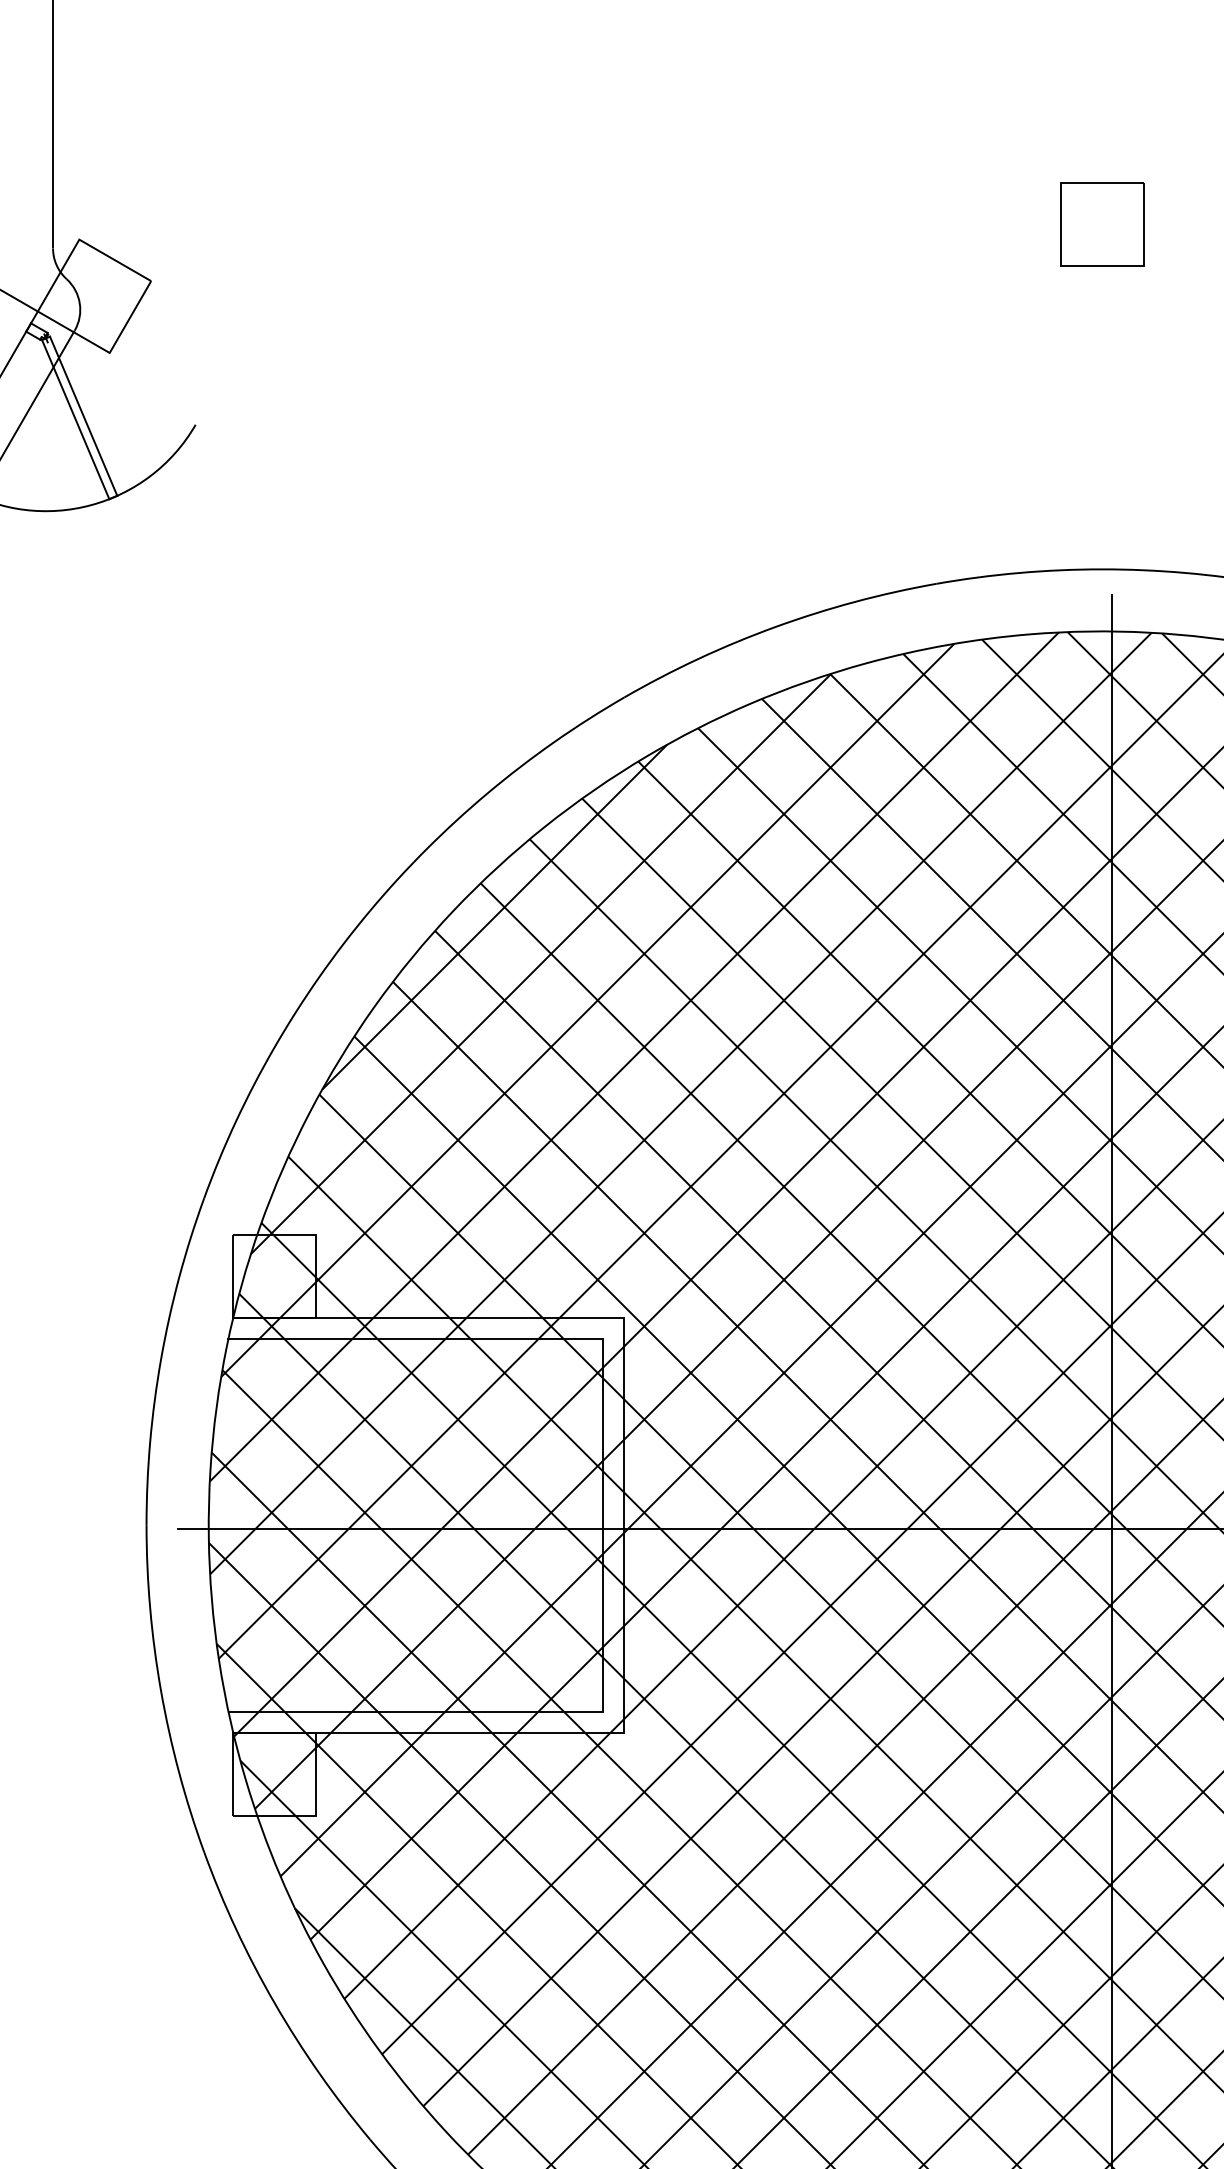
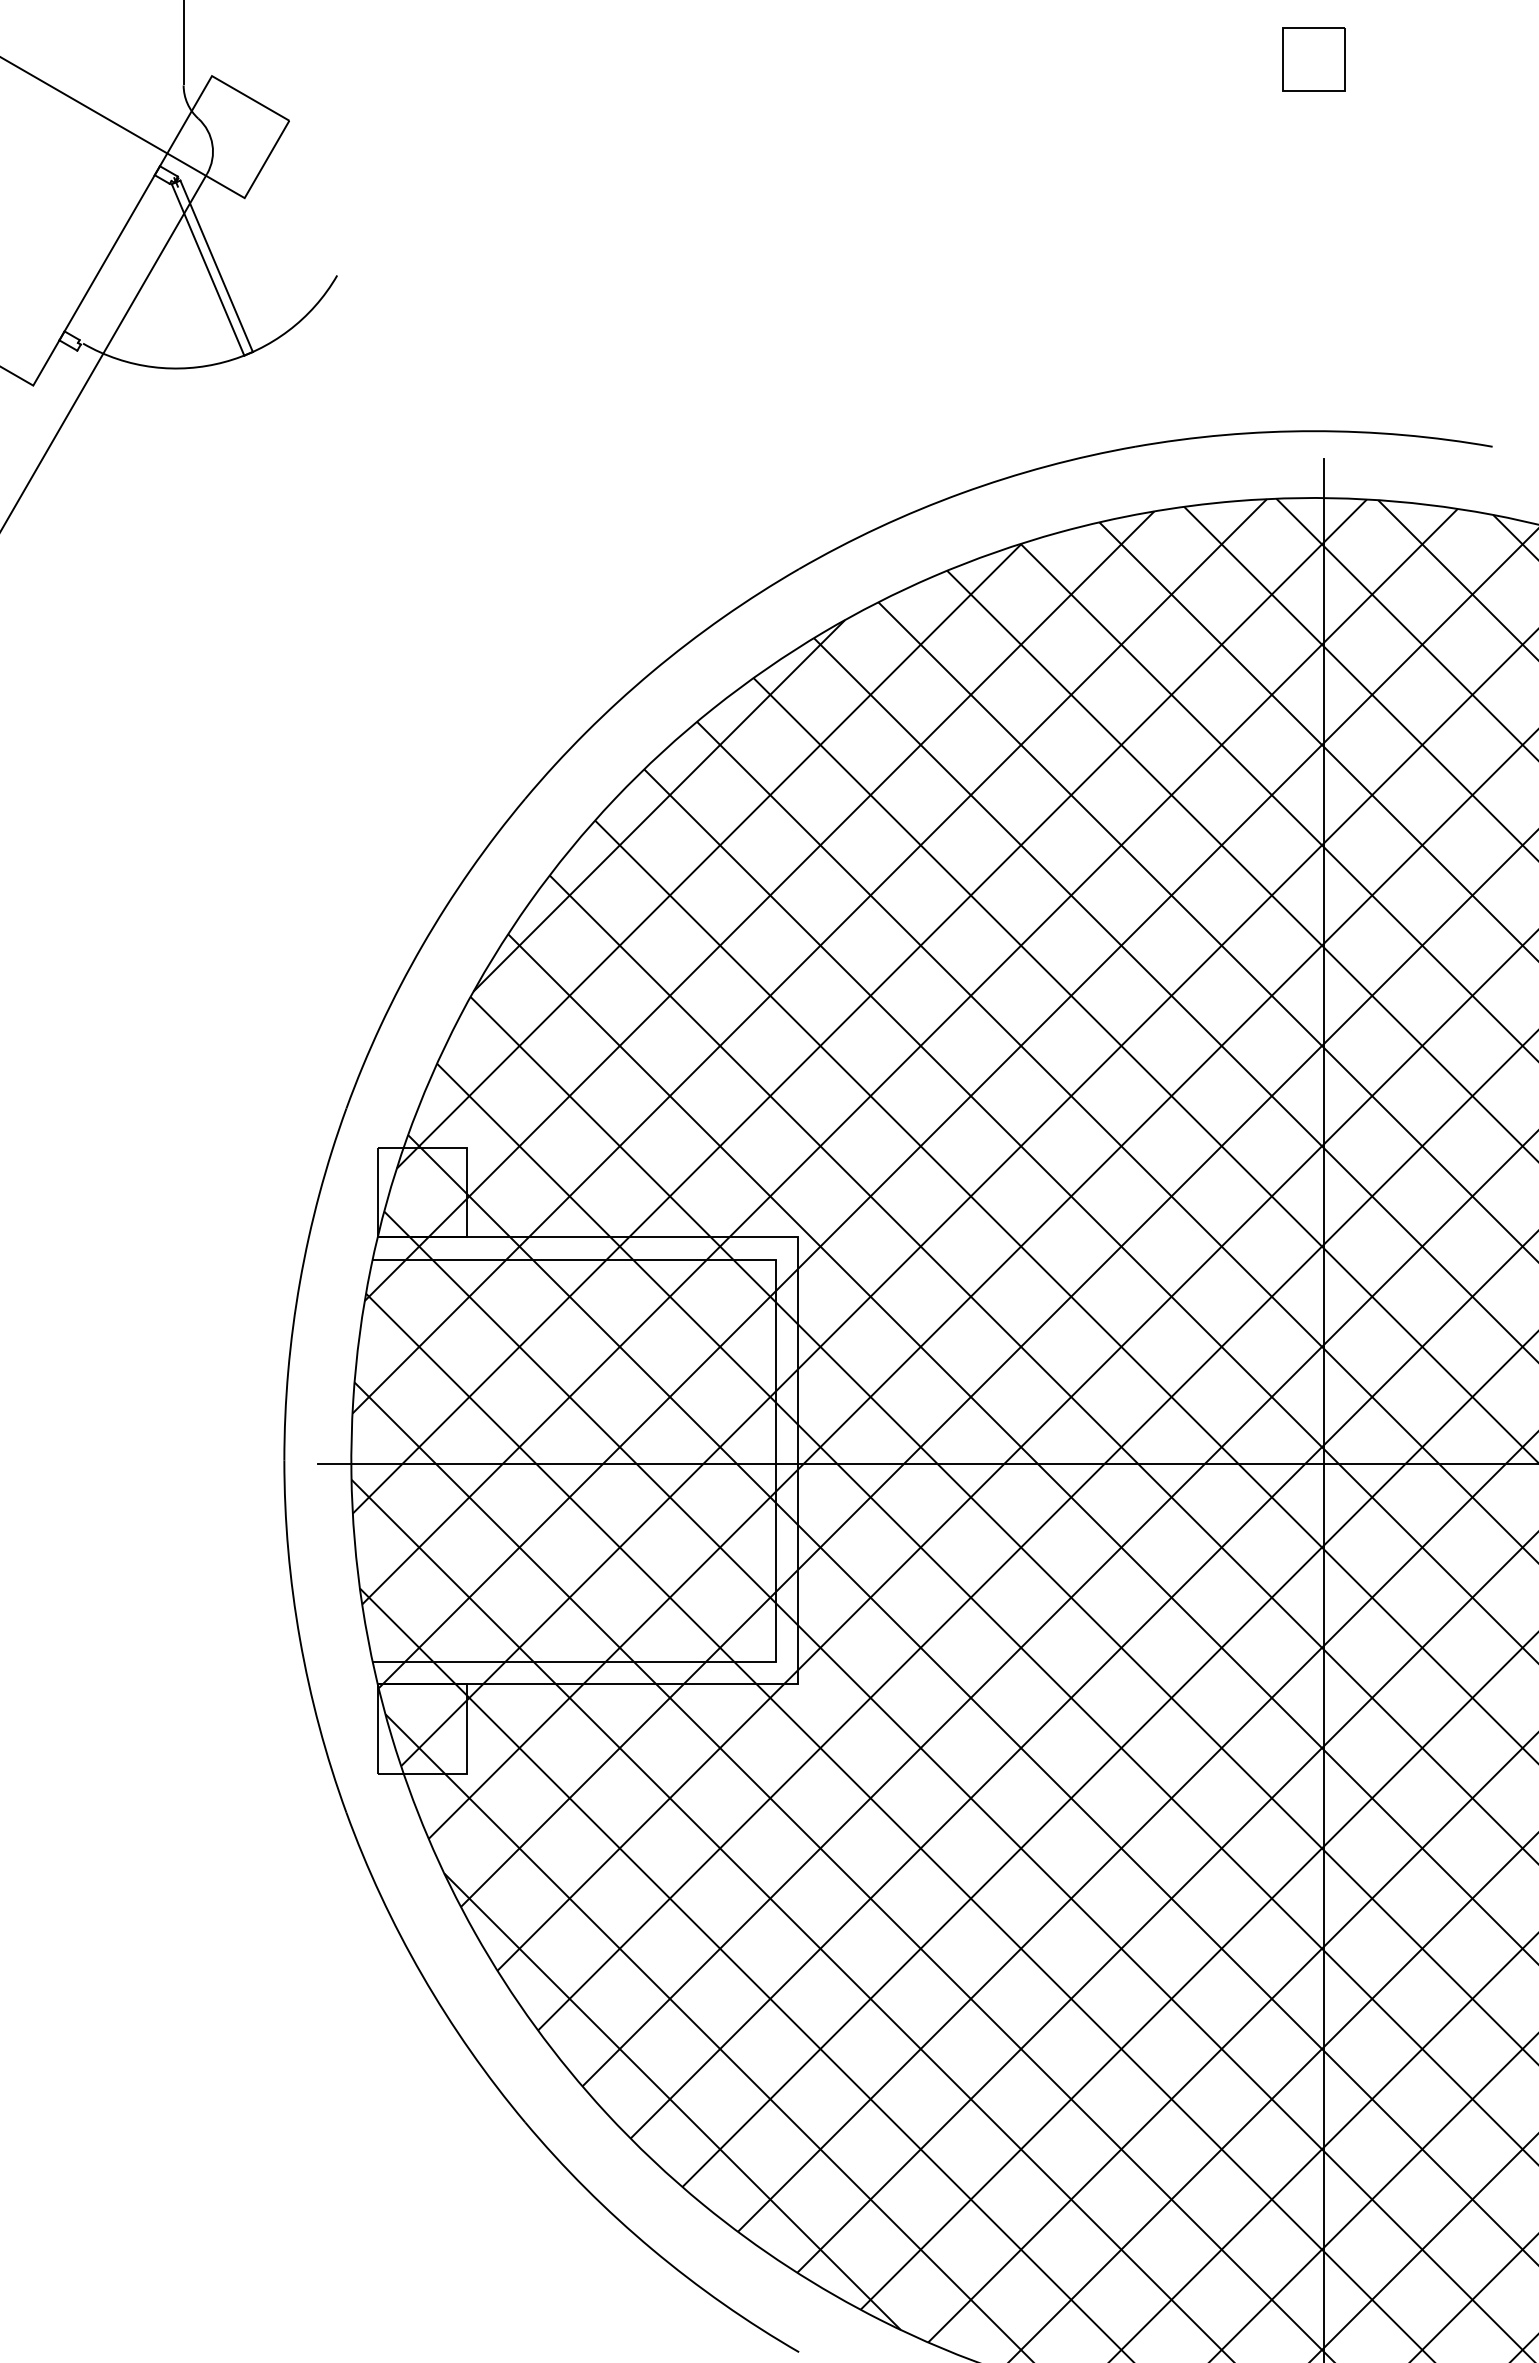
part: (1102, 224) -> (1313, 59), size x0.7

